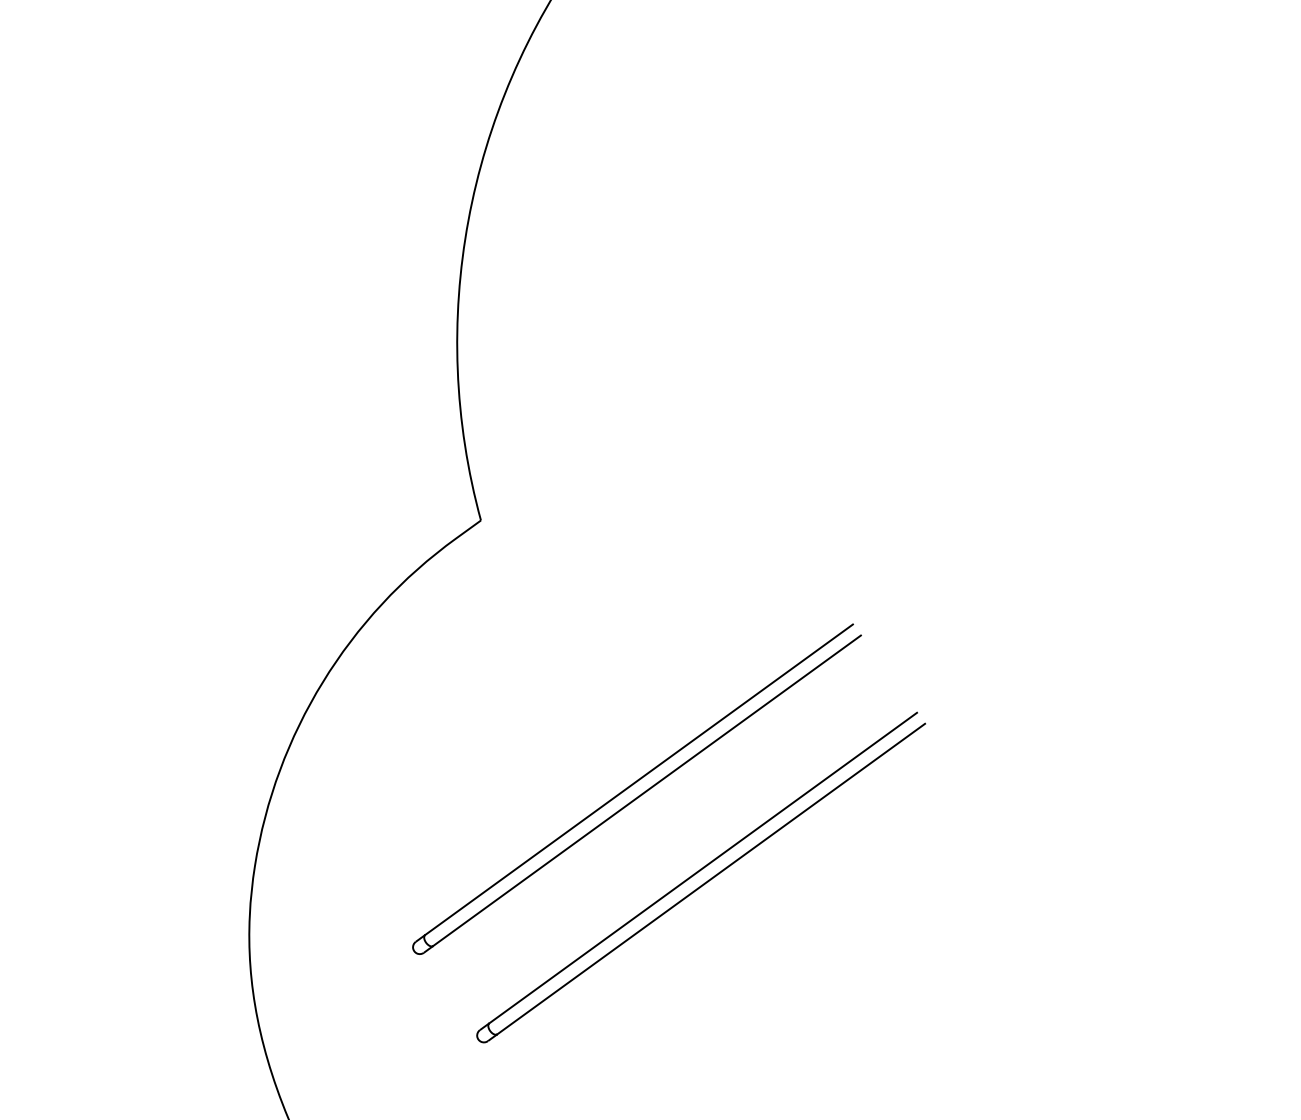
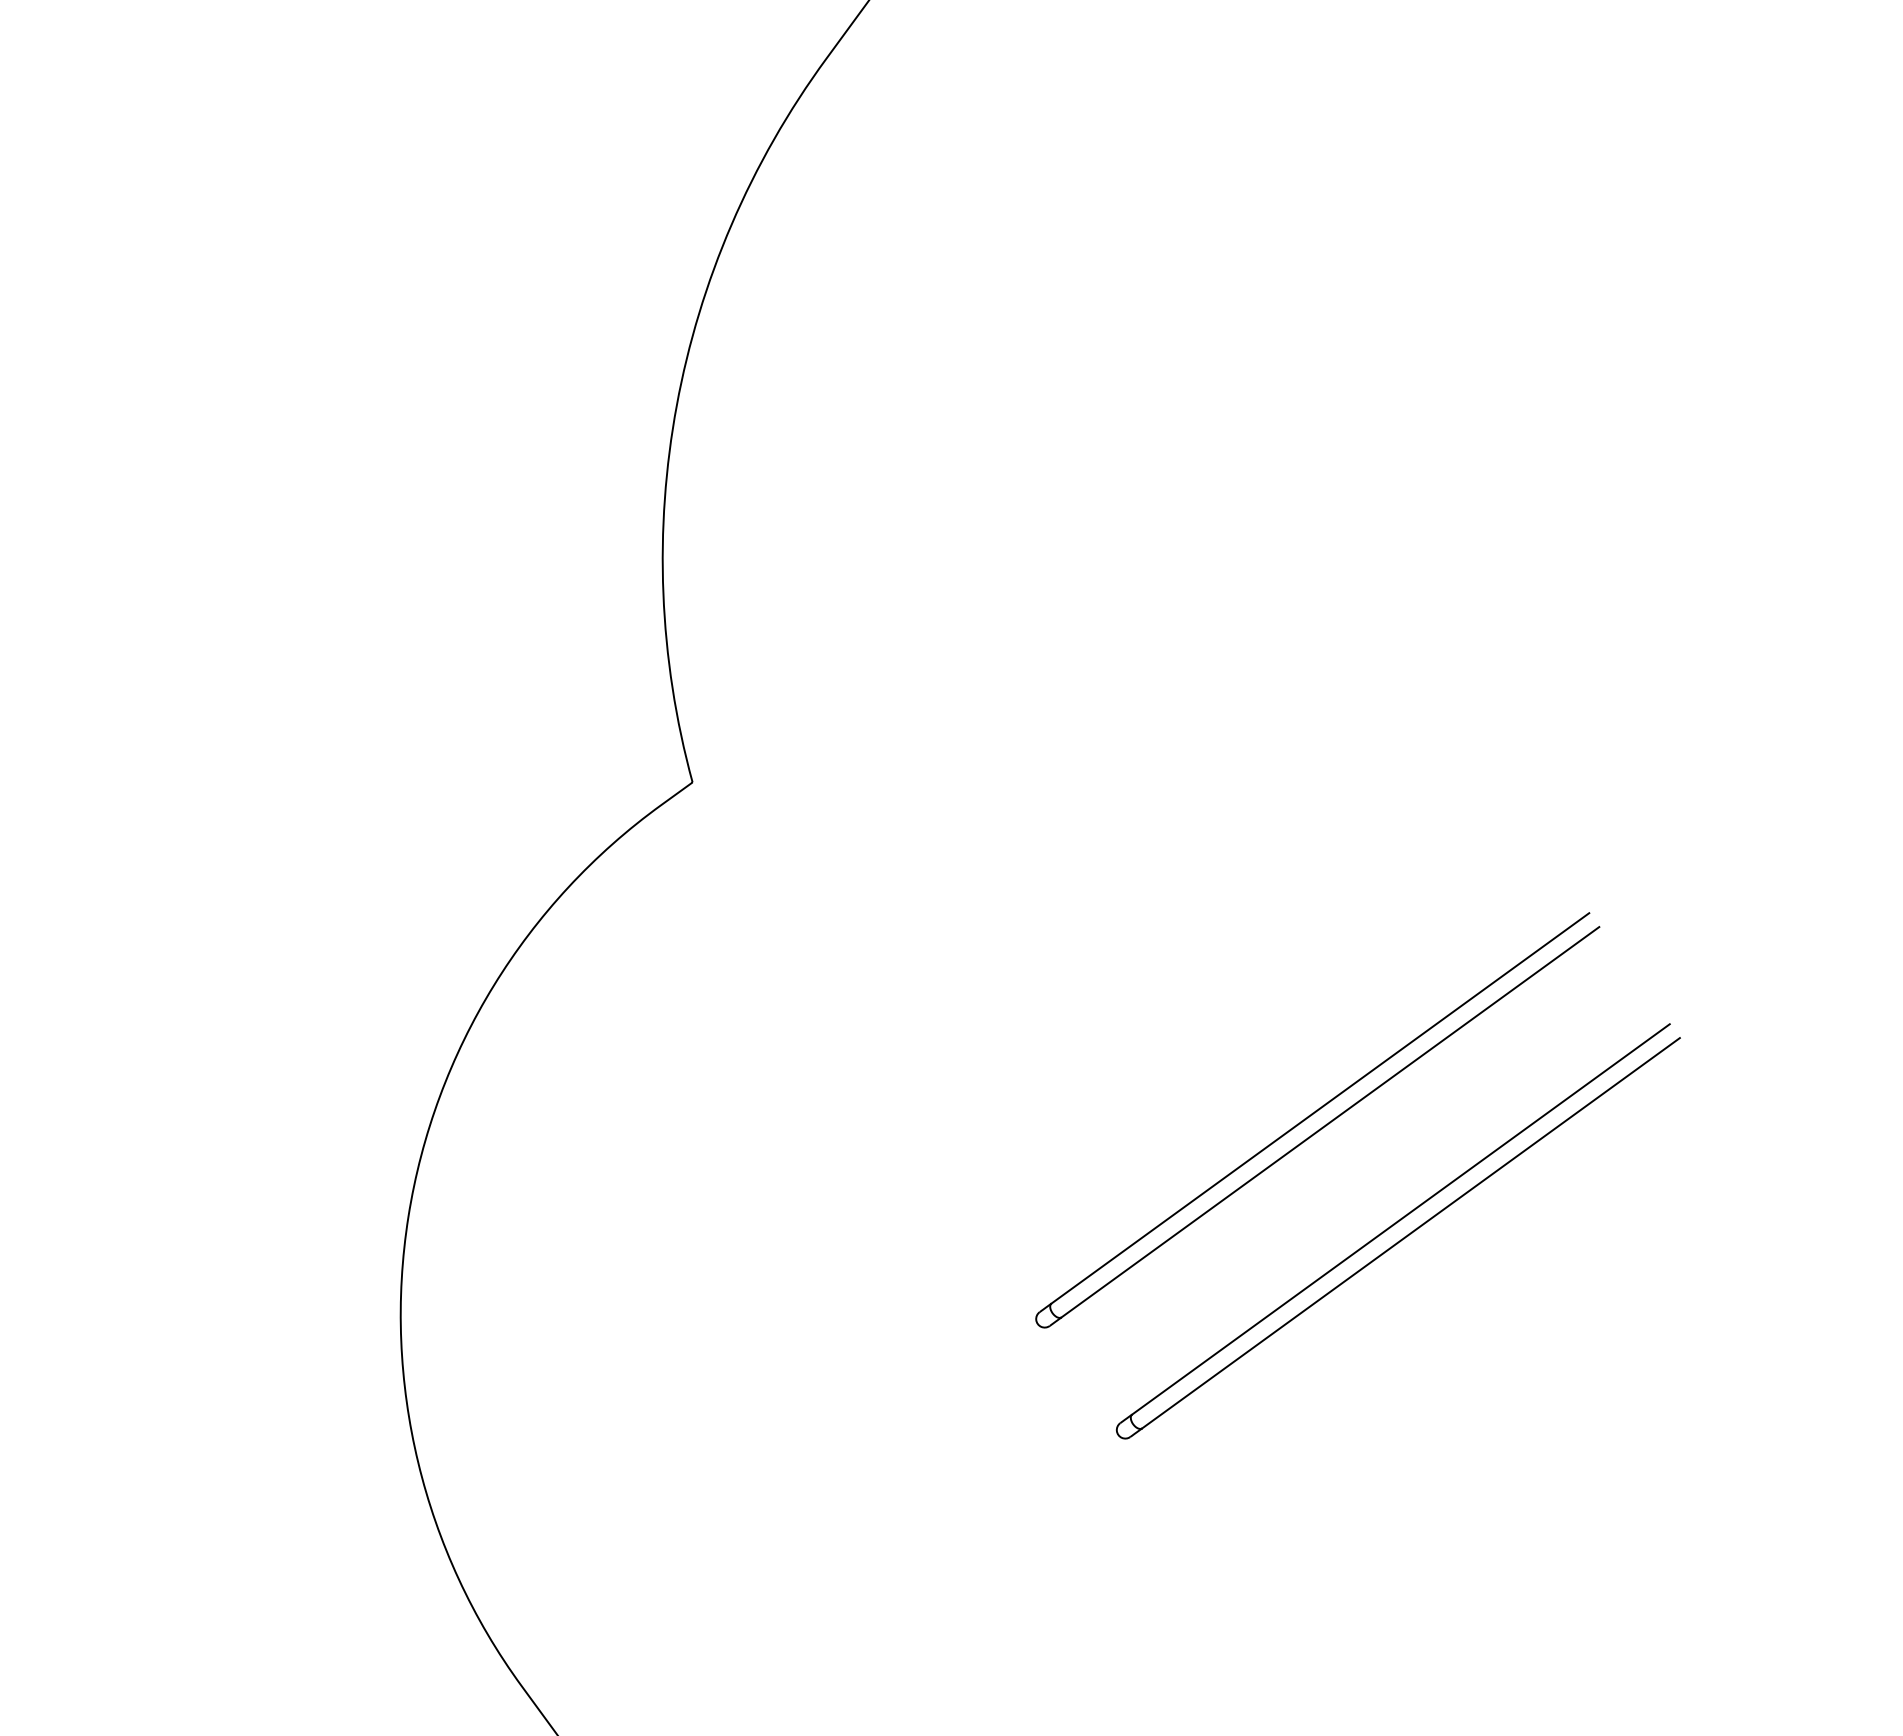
part: (640, 796) -> (1322, 1129), moved

